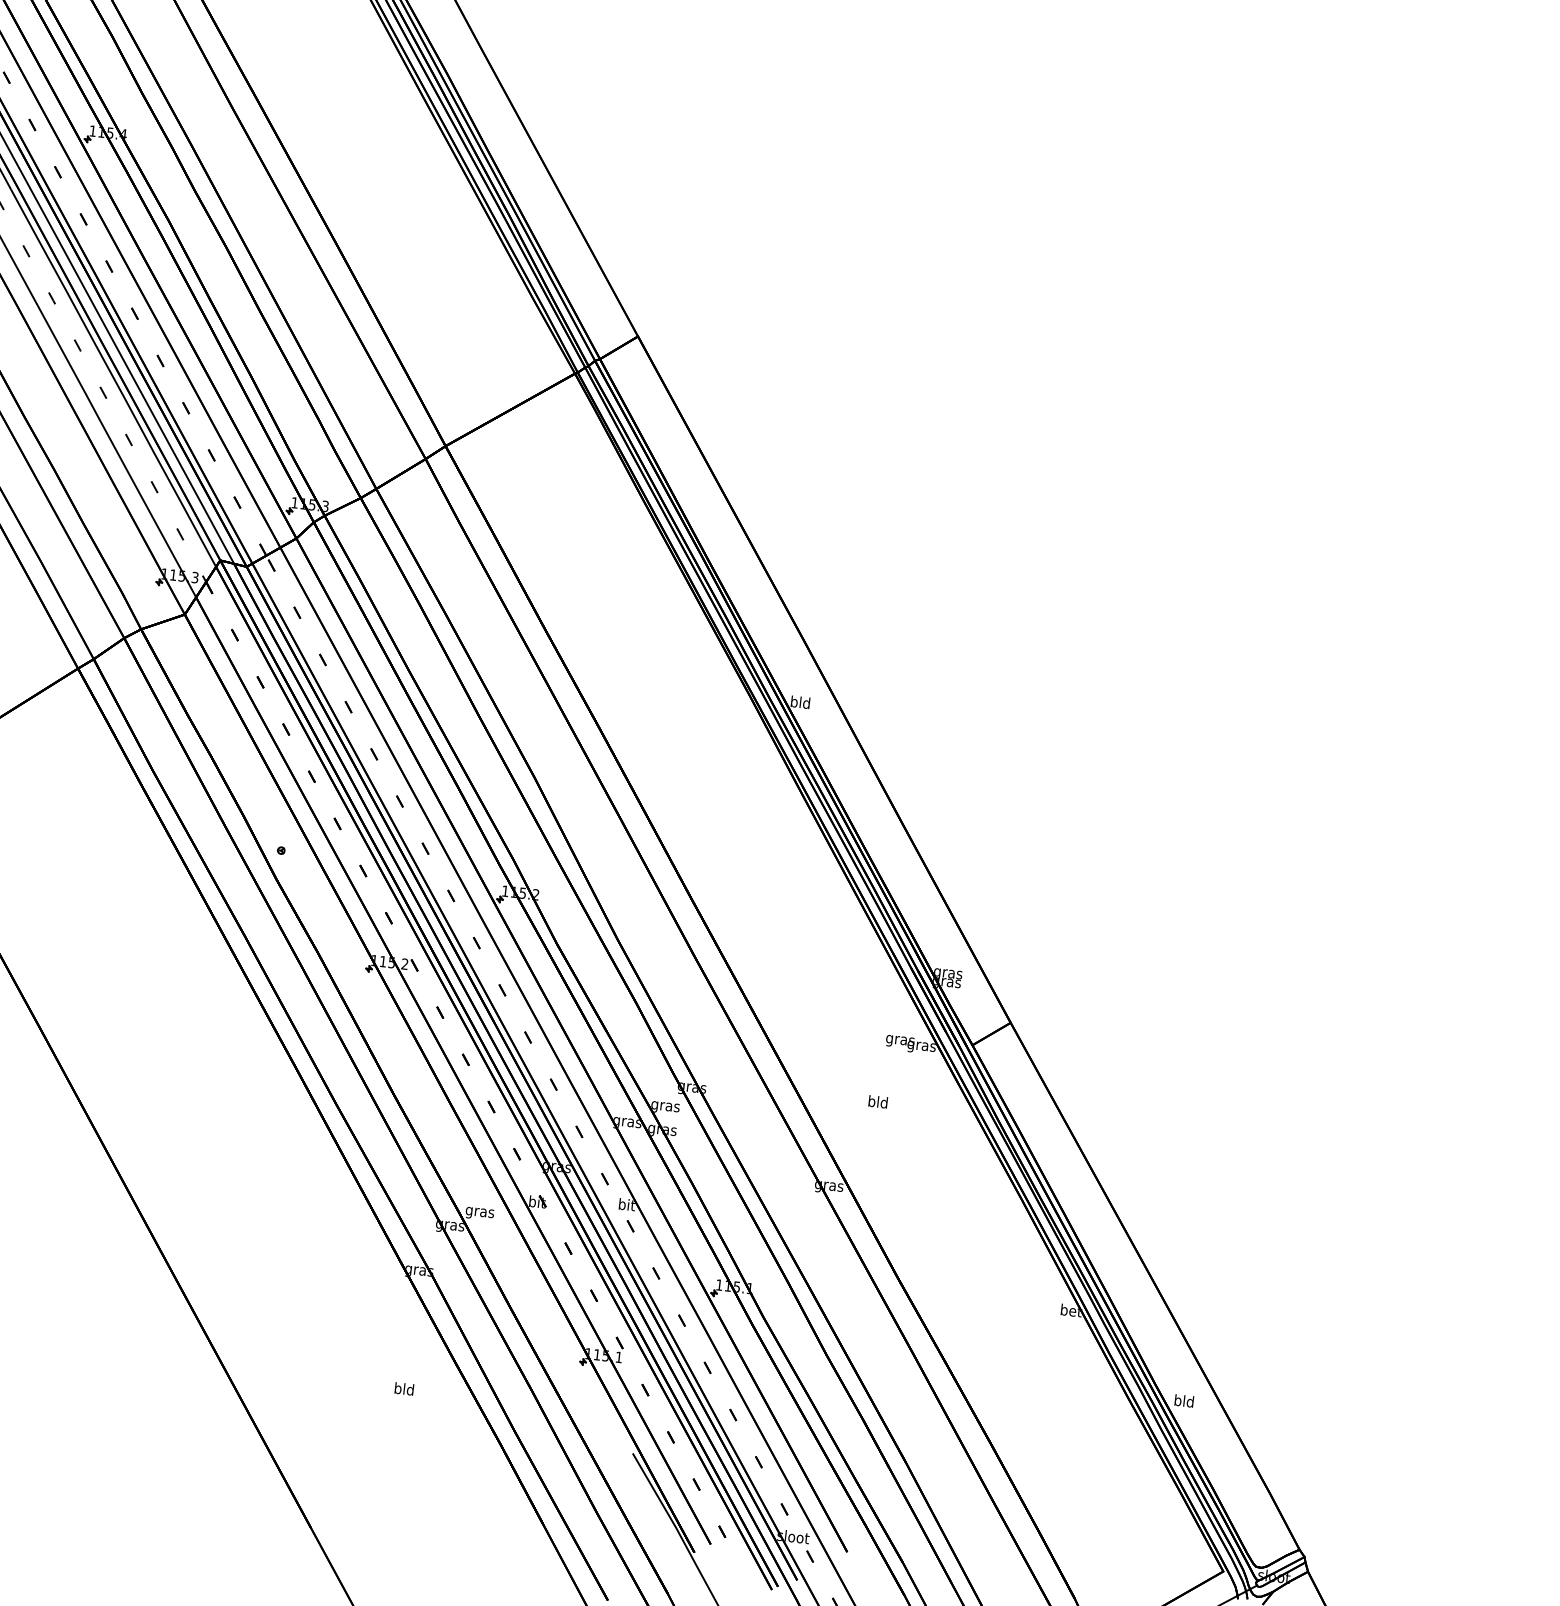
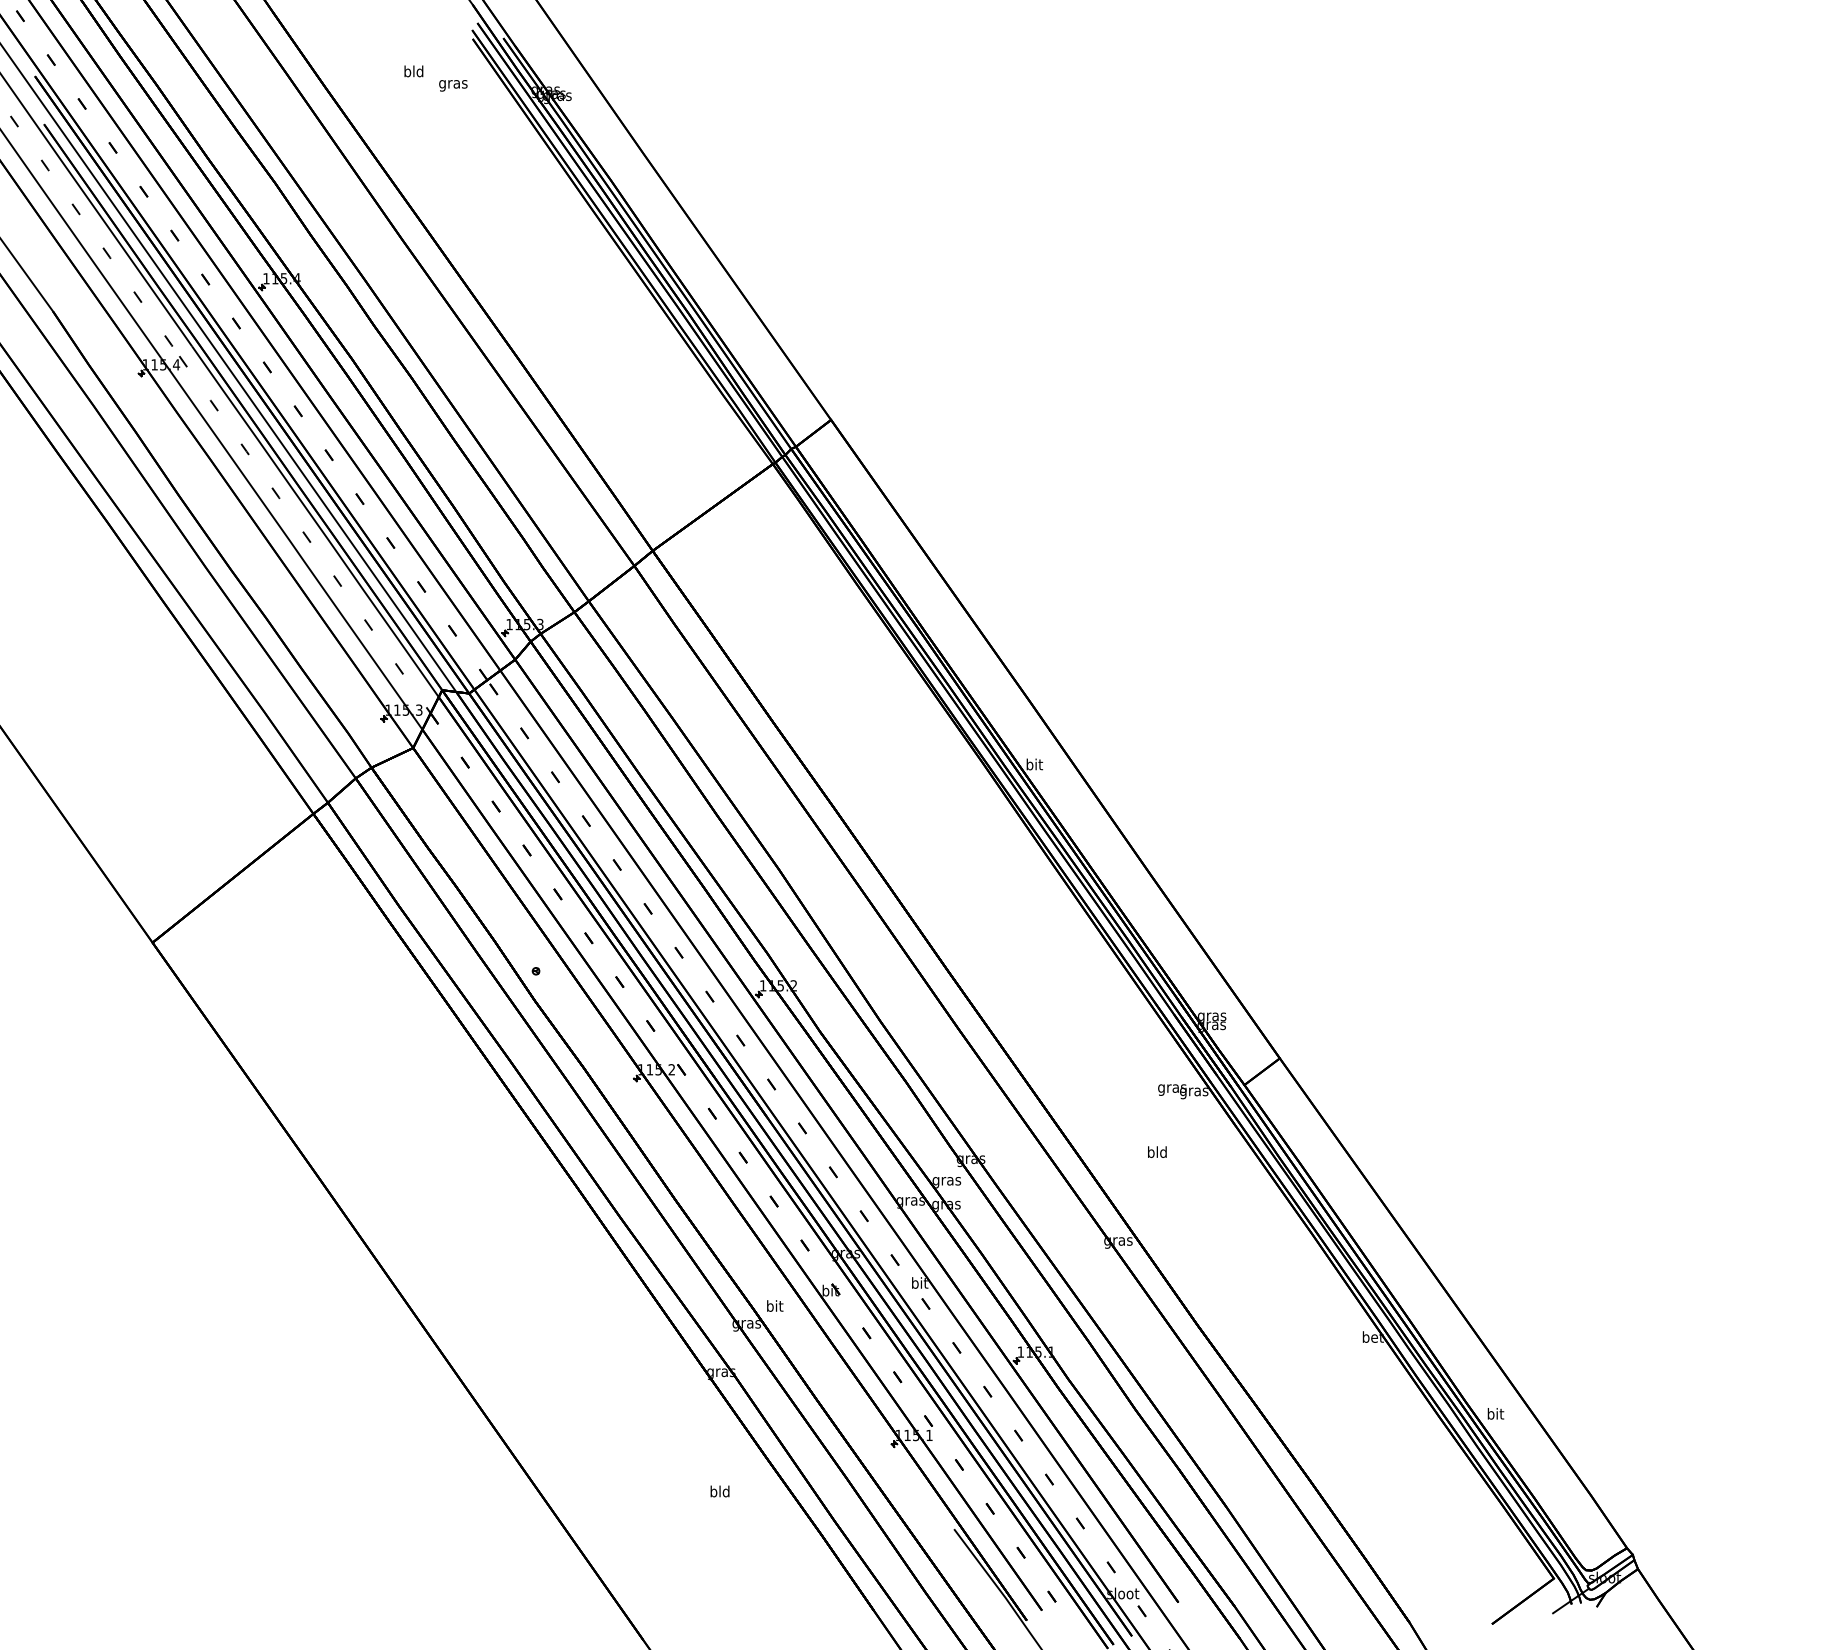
text: (800, 702) -> (1034, 764), bld -> bit
text: (479, 1212) -> (774, 1307), gras -> bit
text: (1184, 1400) -> (1495, 1413), bld -> bit

